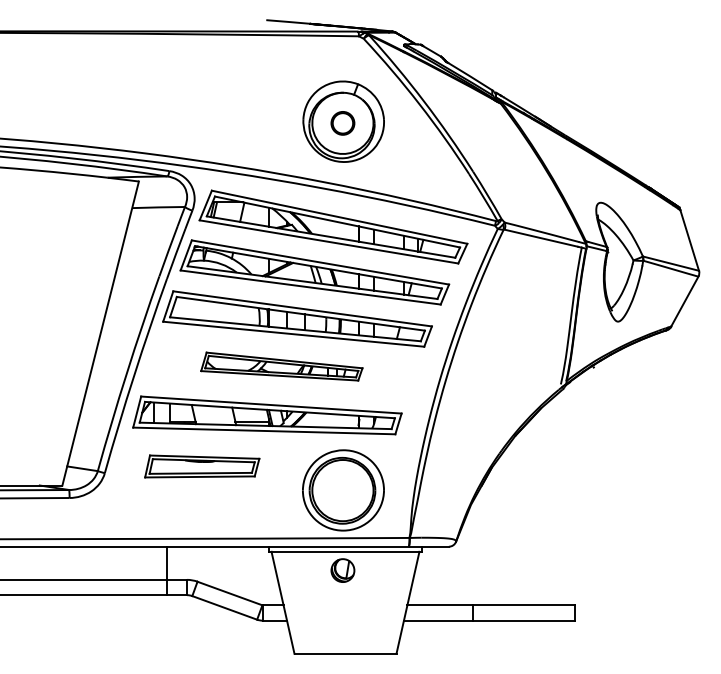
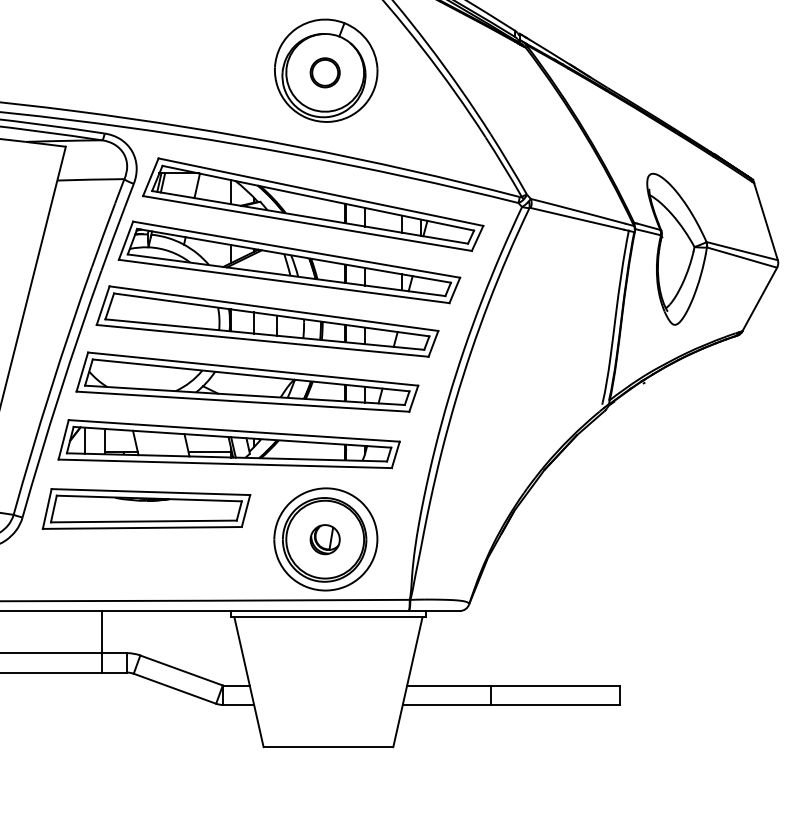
part: (281, 366) -> (247, 381), size x1.67
part: (201, 466) -> (145, 509), size x1.43
part: (342, 570) -> (324, 539), moved

